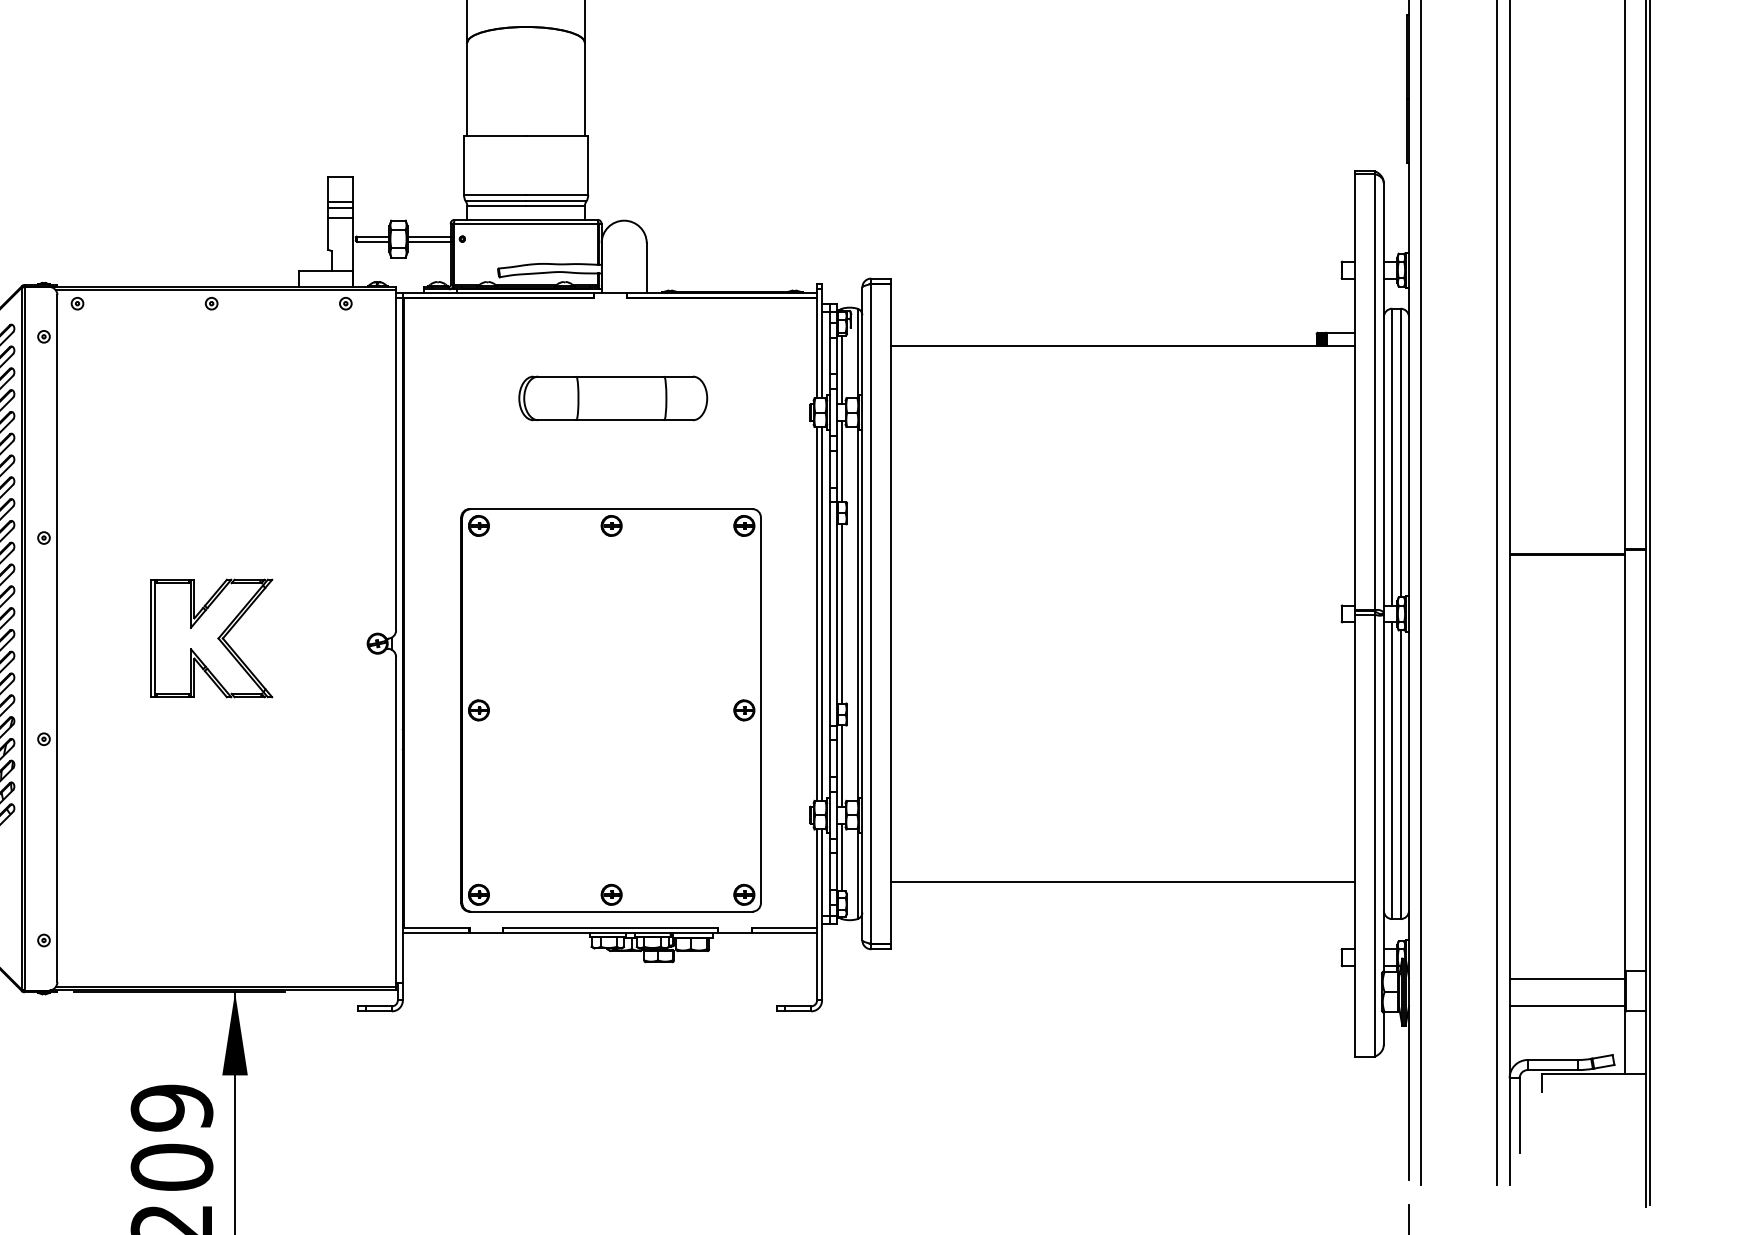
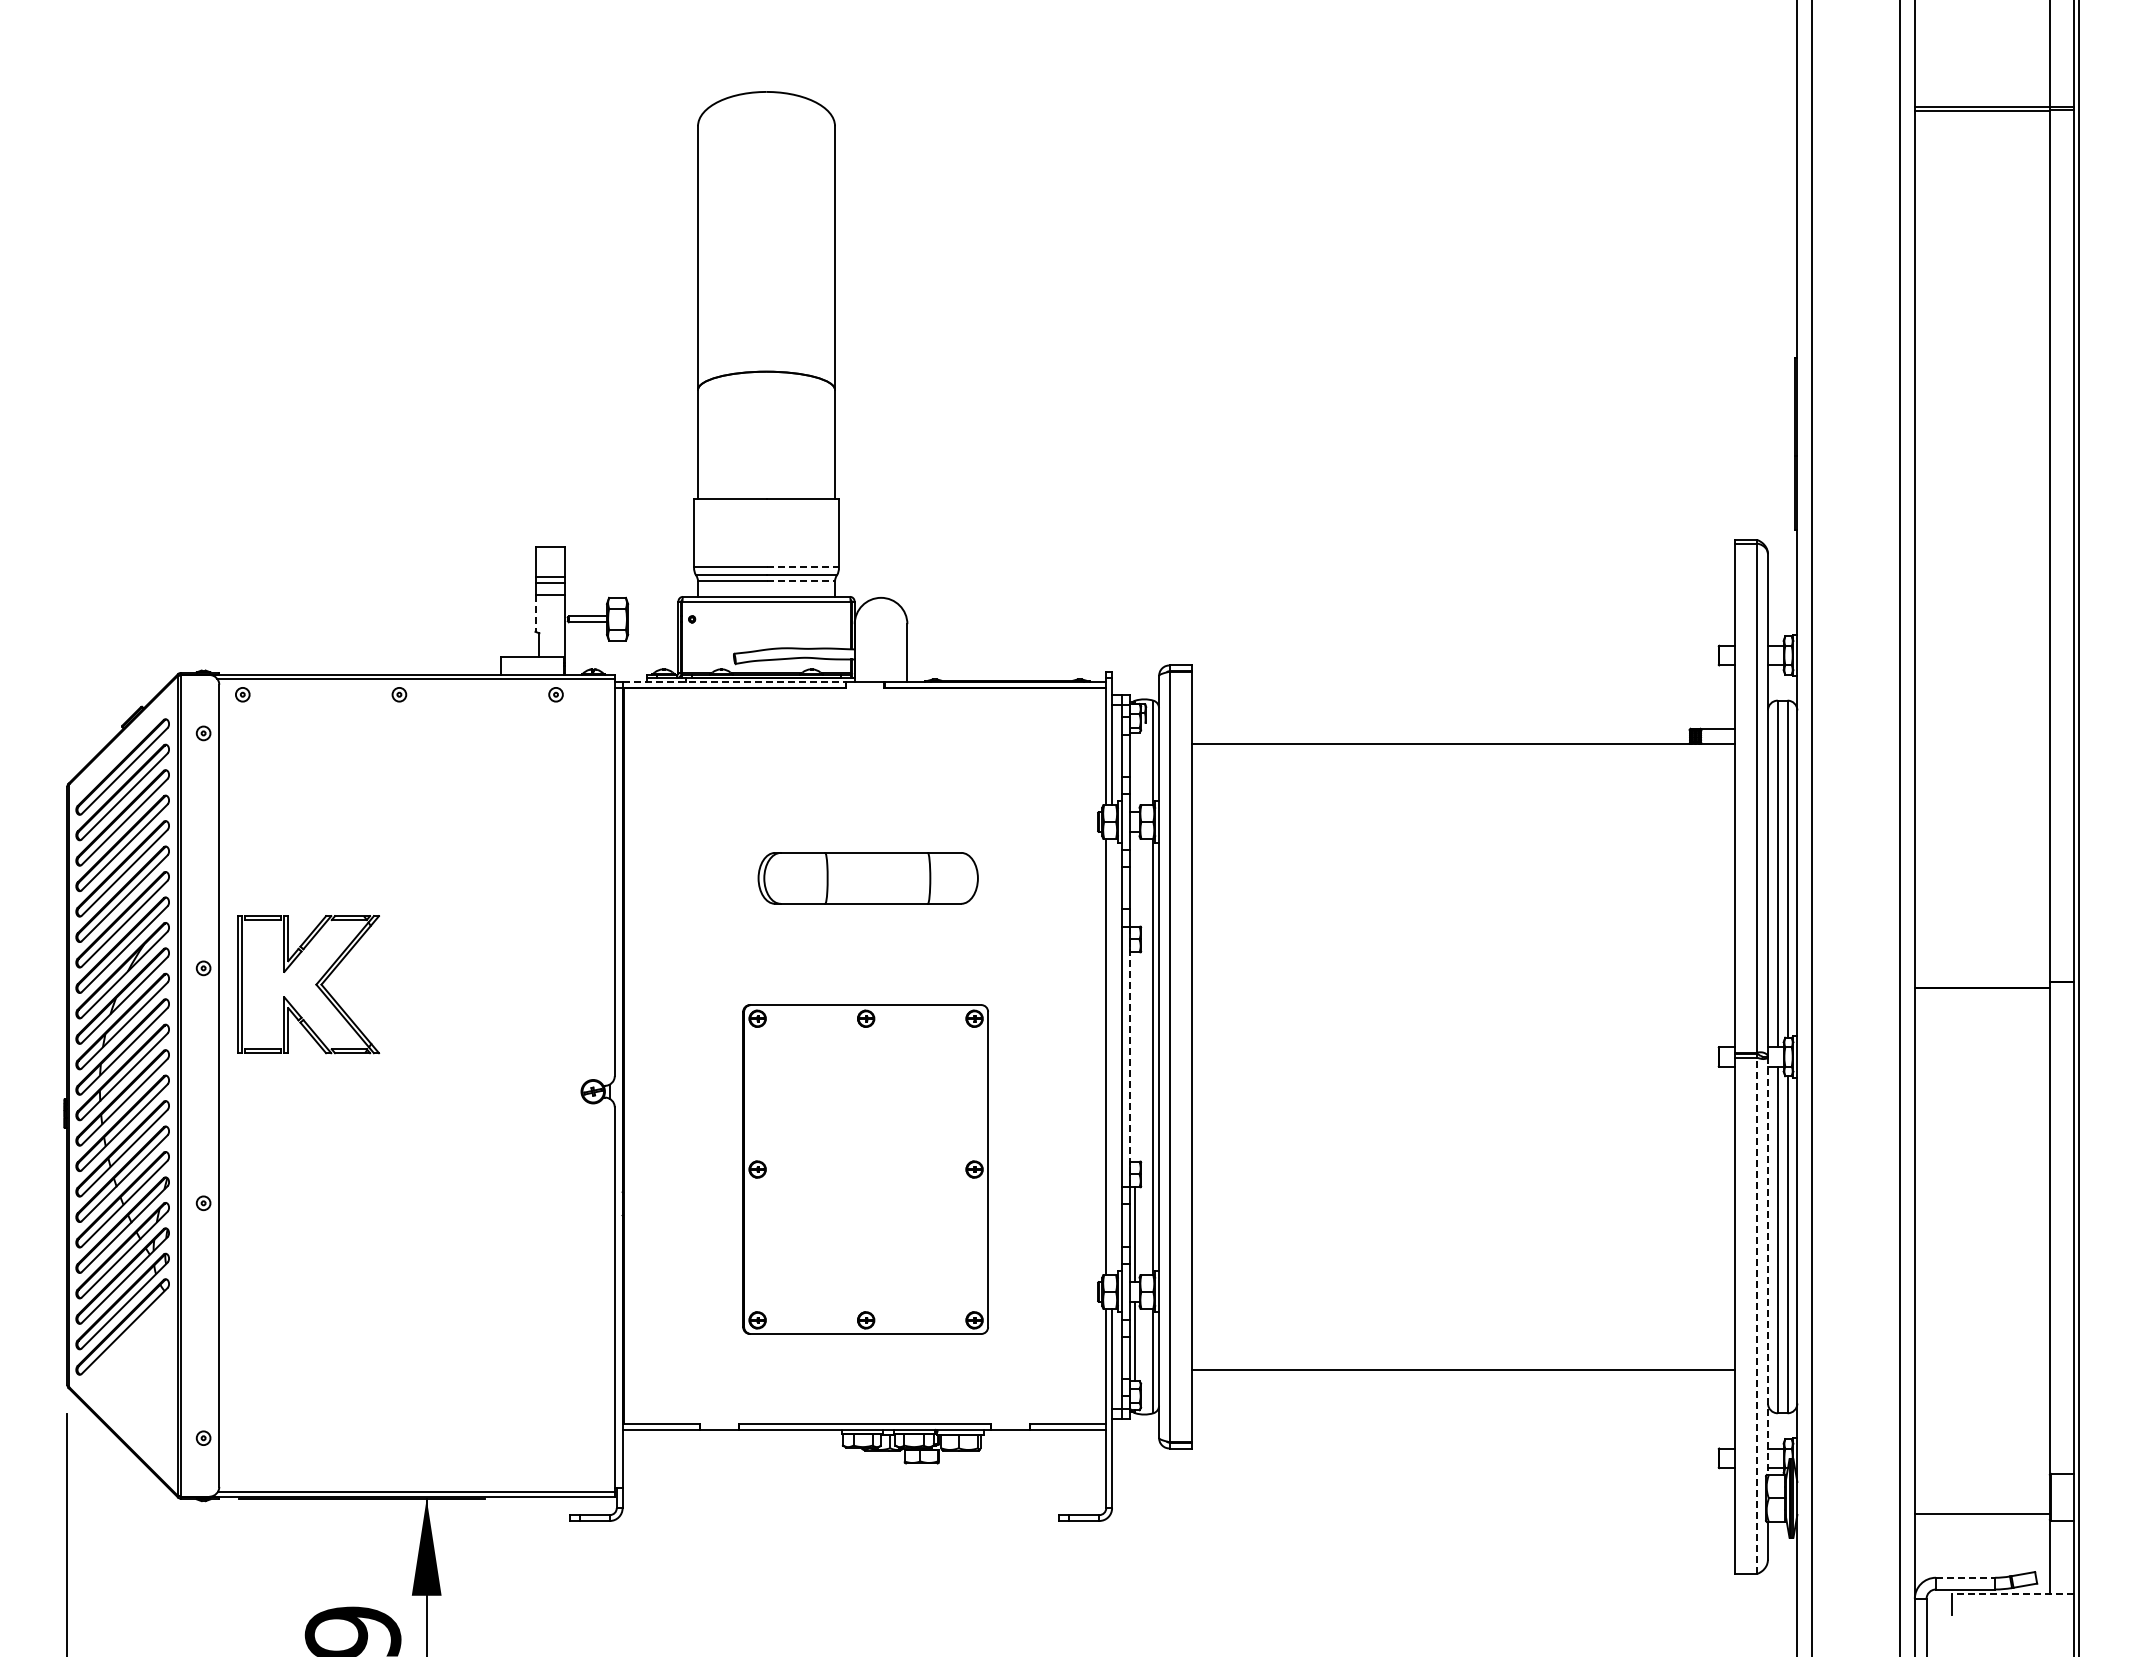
line: (557, 194) -> (803, 567), solid -> dashed
line: (556, 206) -> (801, 581), solid -> dashed
line: (328, 234) -> (535, 614), solid -> dashed
line: (429, 236) -> (653, 616), removed
line: (429, 241) -> (653, 622), removed
line: (498, 293) -> (734, 682), solid -> dashed
line: (842, 370) -> (1135, 772), removed
part: (612, 398) -> (867, 878), moved
line: (842, 461) -> (1135, 878), removed
line: (822, 613) -> (1112, 1056), removed
line: (842, 613) -> (1135, 1056), removed
line: (837, 614) -> (1129, 1057), solid -> dashed
part: (217, 638) -> (315, 984), moved
part: (610, 710) -> (865, 1169), size x0.7
line: (1383, 793) -> (1767, 1266), solid -> dashed
line: (1374, 835) -> (1757, 1315), solid -> dashed
line: (1566, 978) -> (1981, 1482), removed
line: (1553, 1059) -> (1965, 1577), solid -> dashed
line: (1593, 1074) -> (2012, 1594), solid -> dashed

